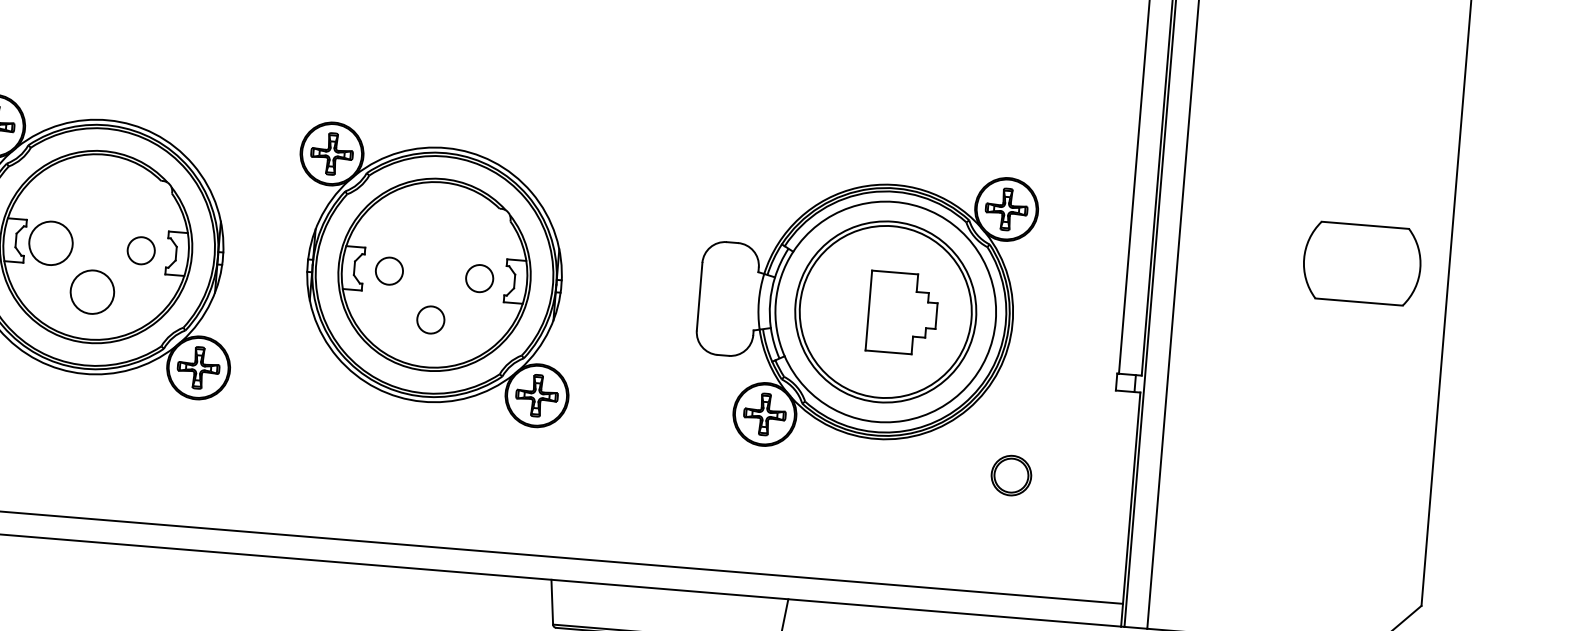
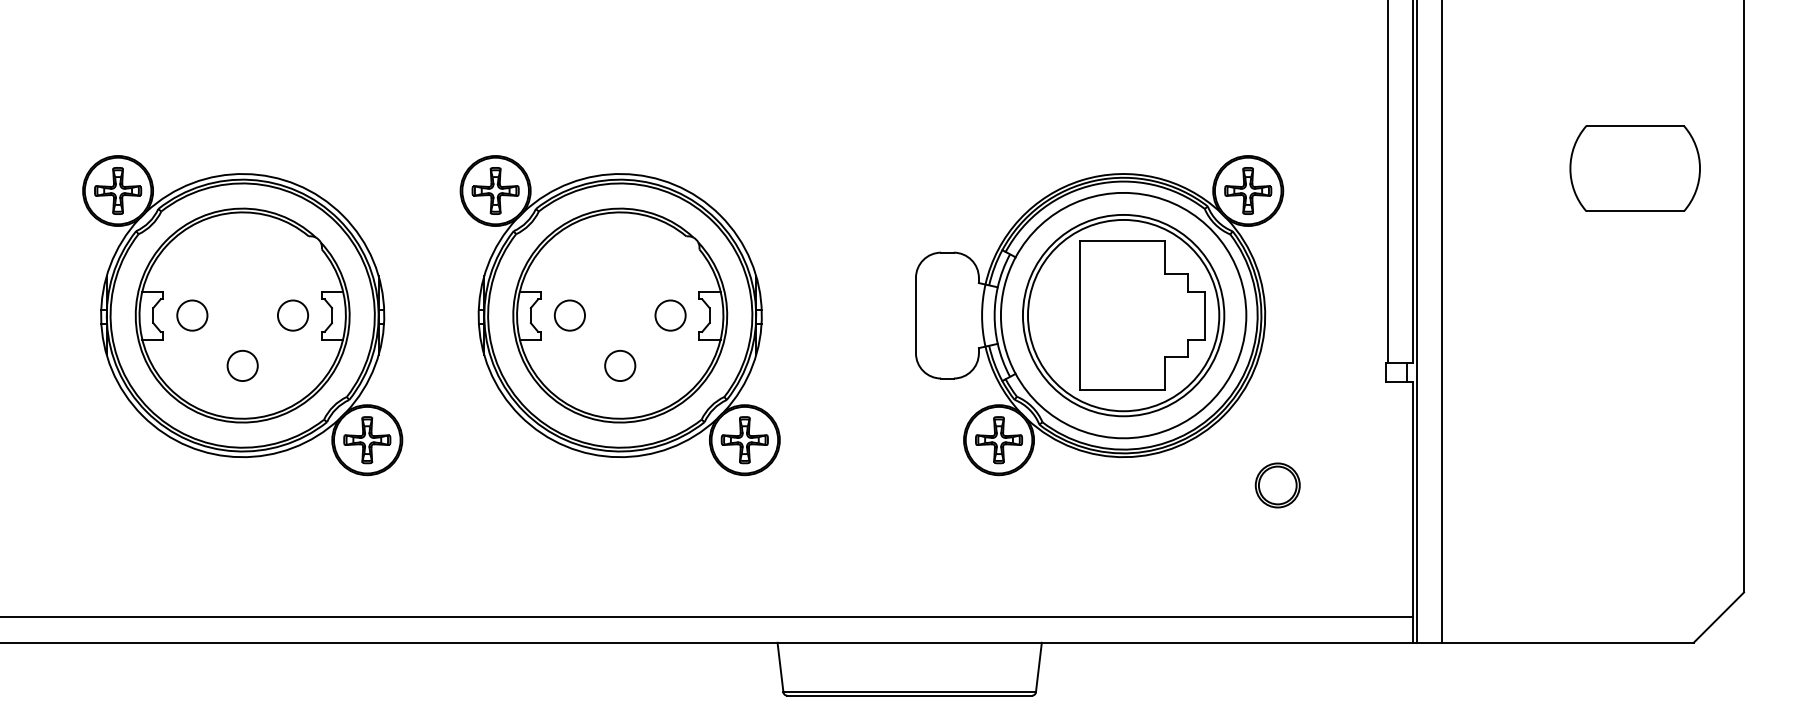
circle: (51, 243) -> (192, 315), size x0.62
part: (1361, 263) -> (1634, 168), moved
circle: (92, 291) -> (242, 365), size x0.62
part: (902, 313) -> (1142, 315), size x1.67

